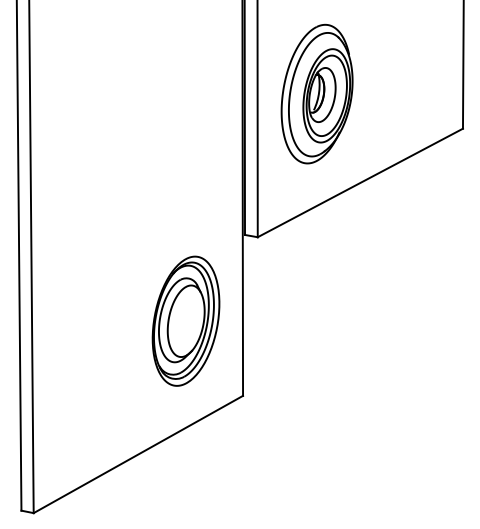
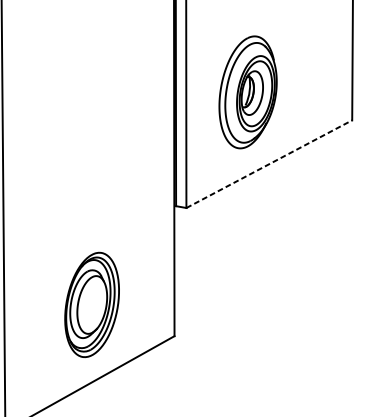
part: (316, 93) -> (247, 91), moved
line: (360, 182) -> (269, 163), solid -> dashed
part: (185, 320) -> (91, 304), moved

